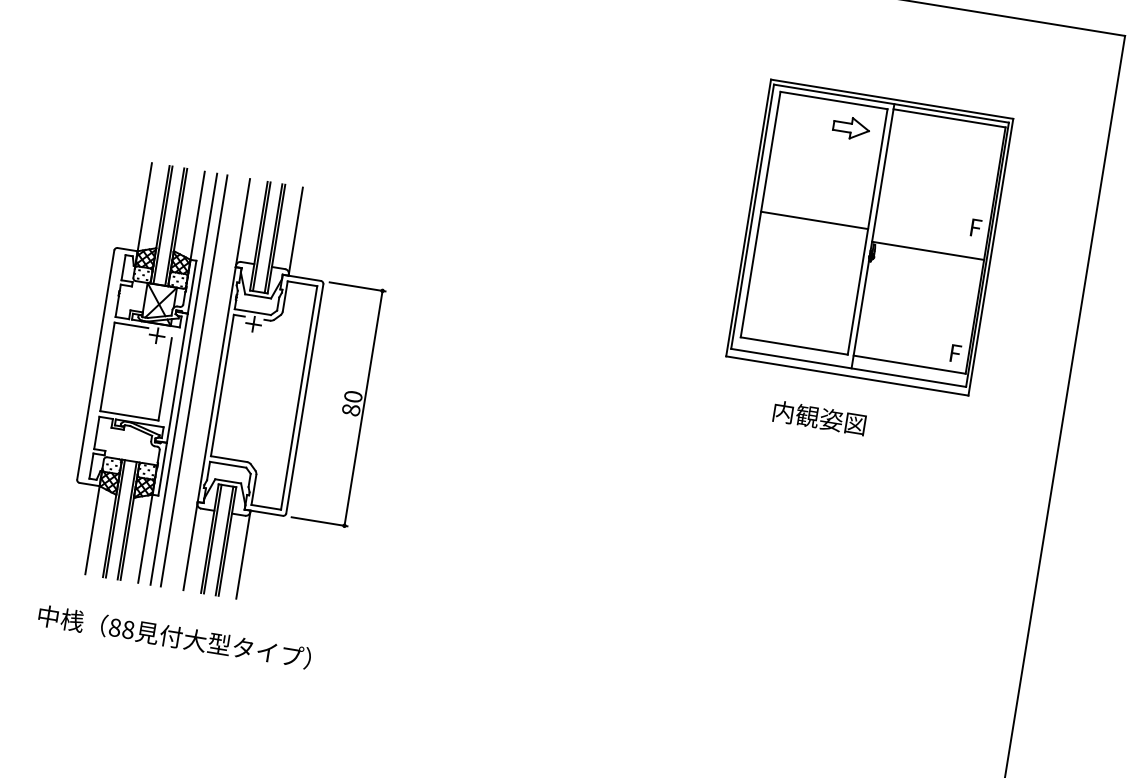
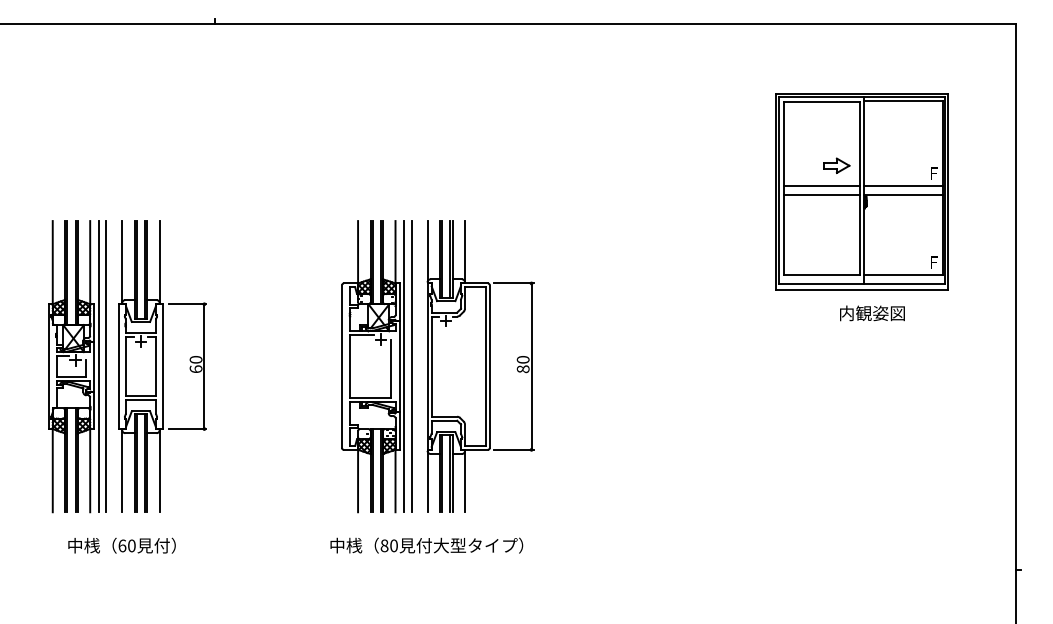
part: (850, 127) -> (836, 165), moved
line: (812, 231) -> (821, 194), added
line: (929, 239) -> (903, 186), added
text: (819, 418) -> (872, 313), moved
text: (127, 629) -> (393, 545), 88 -> 80

